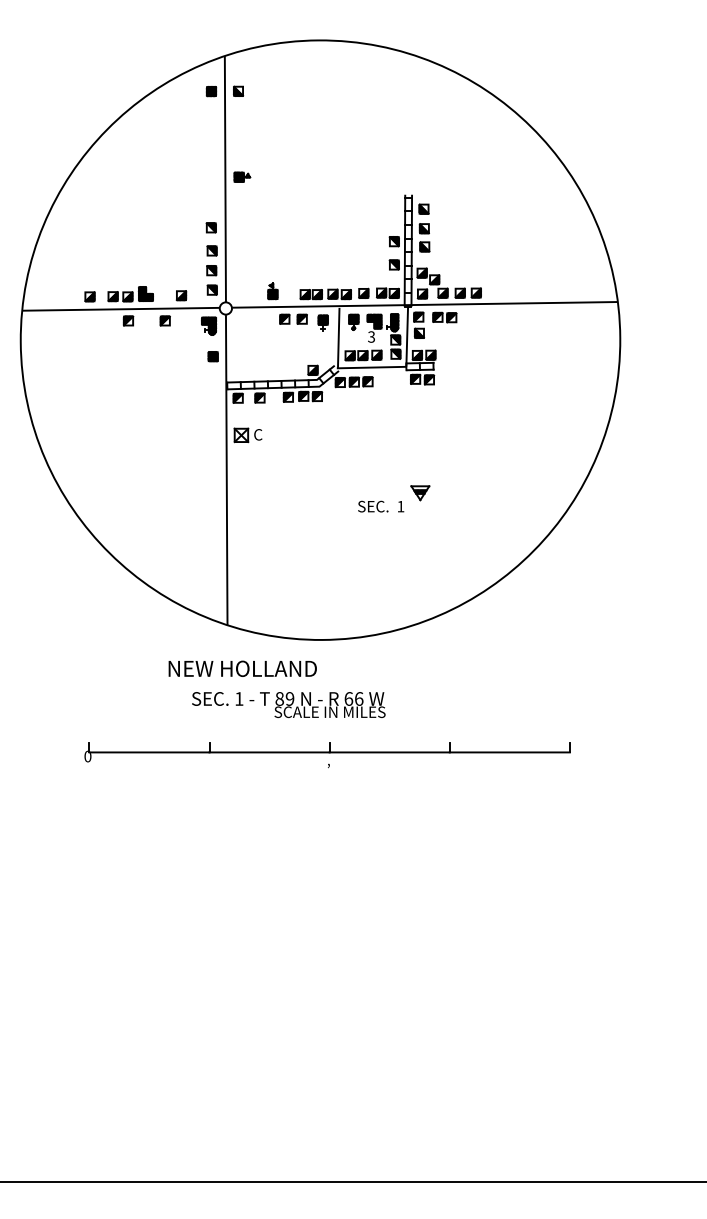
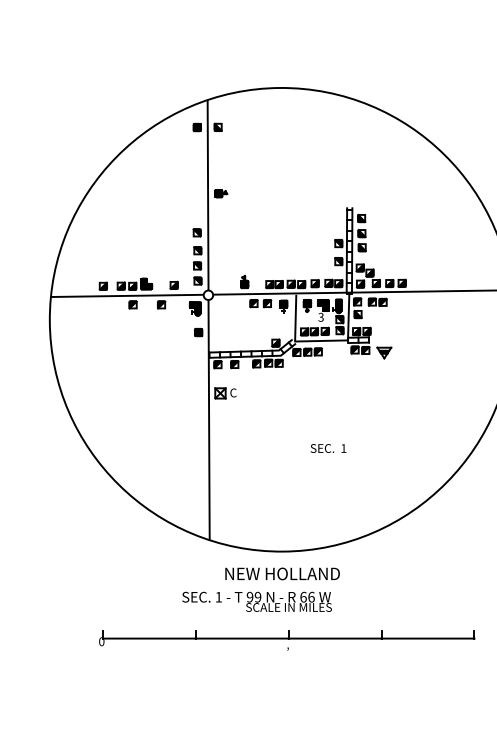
part: (420, 493) -> (384, 353), moved
text: (242, 668) -> (282, 573), moved
text: (279, 698) -> (249, 596), 89 -> 99

